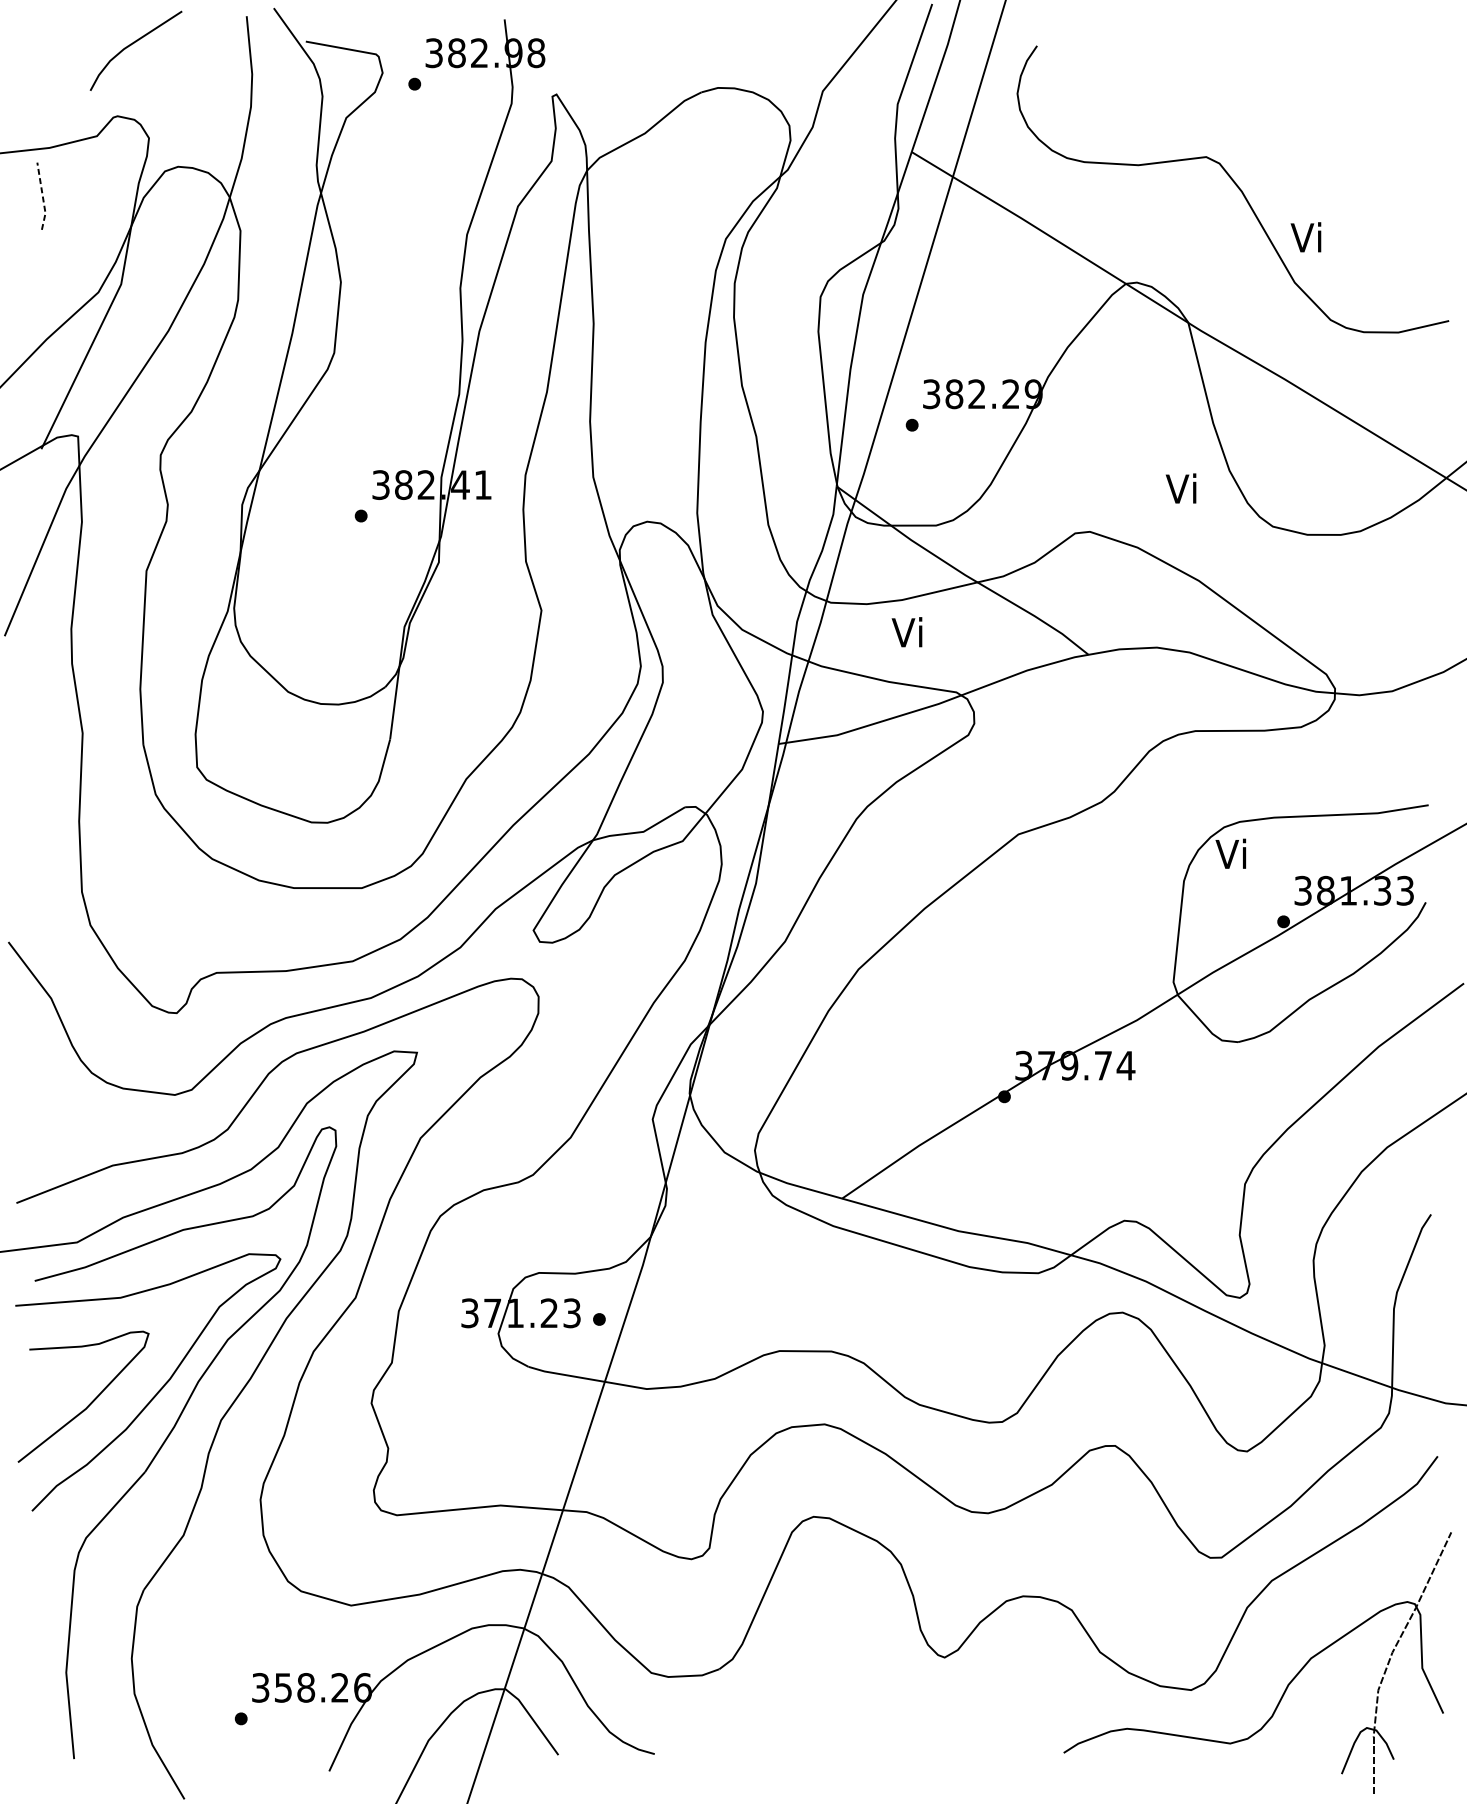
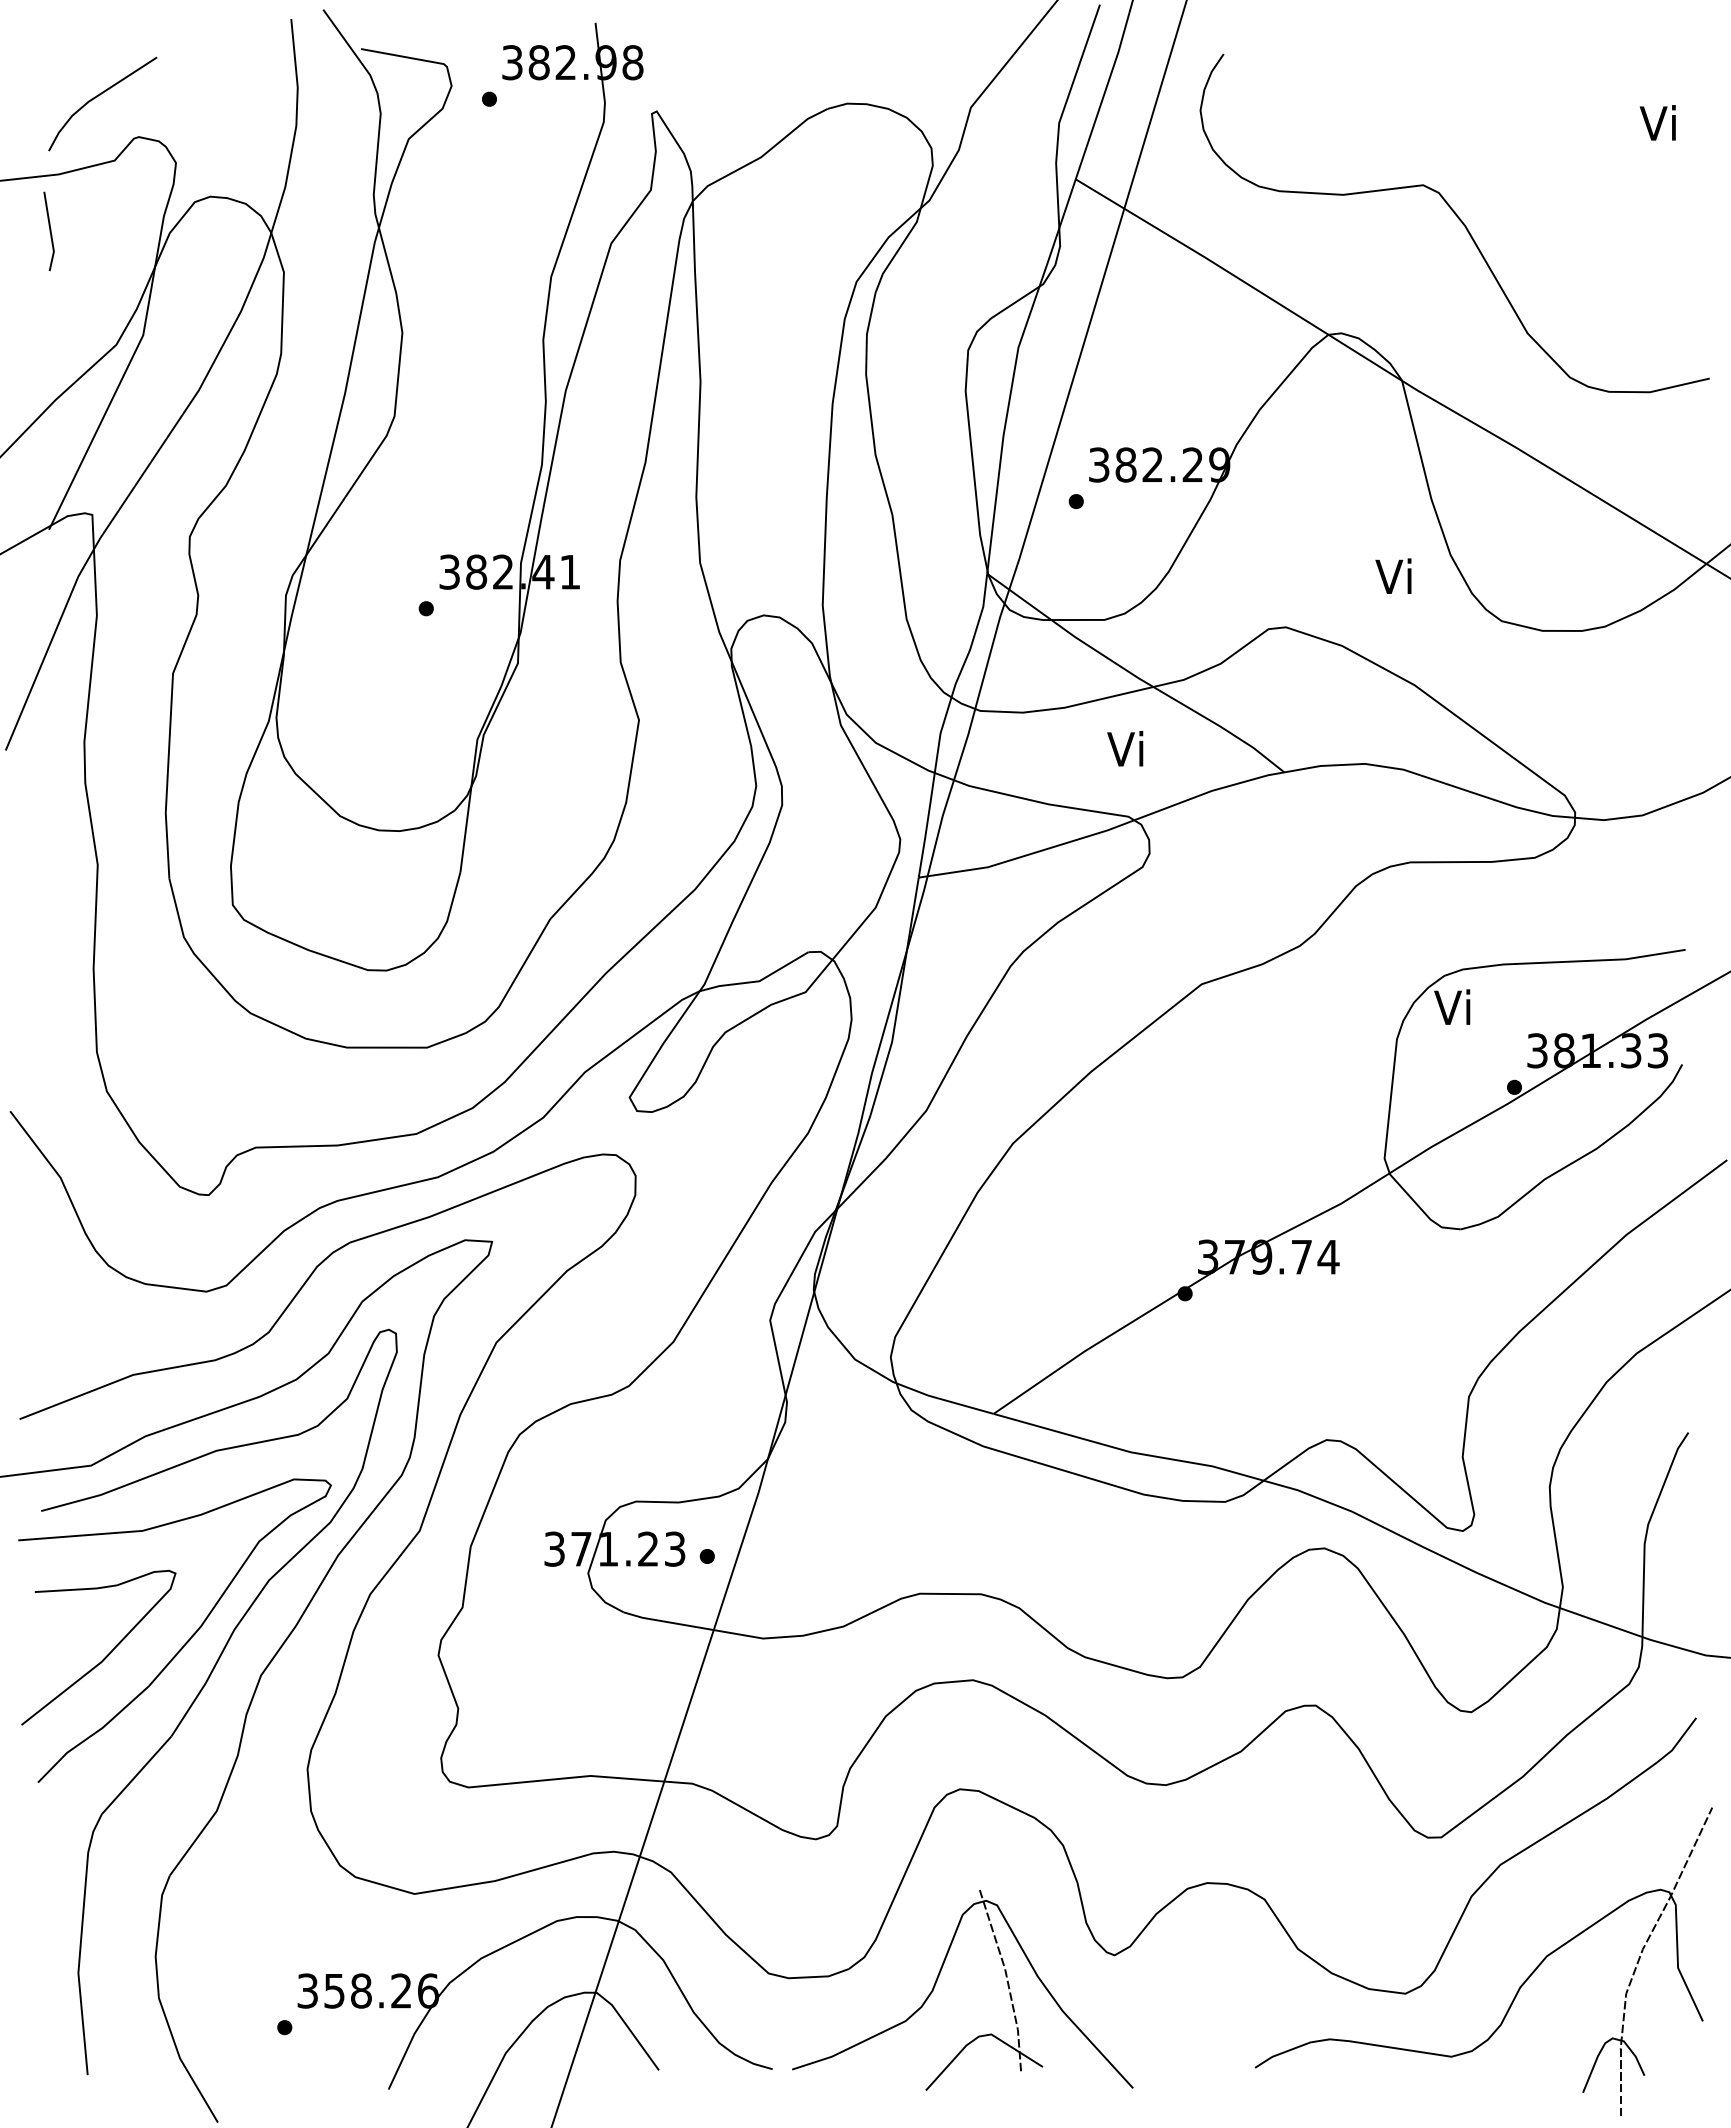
line: (131, 45) -> (97, 97), moved
line: (42, 197) -> (50, 232), dashed -> solid
text: (1305, 236) -> (1657, 122), moved
text: (907, 632) -> (1125, 748), moved
part: (794, 1679) -> (937, 1981), added

